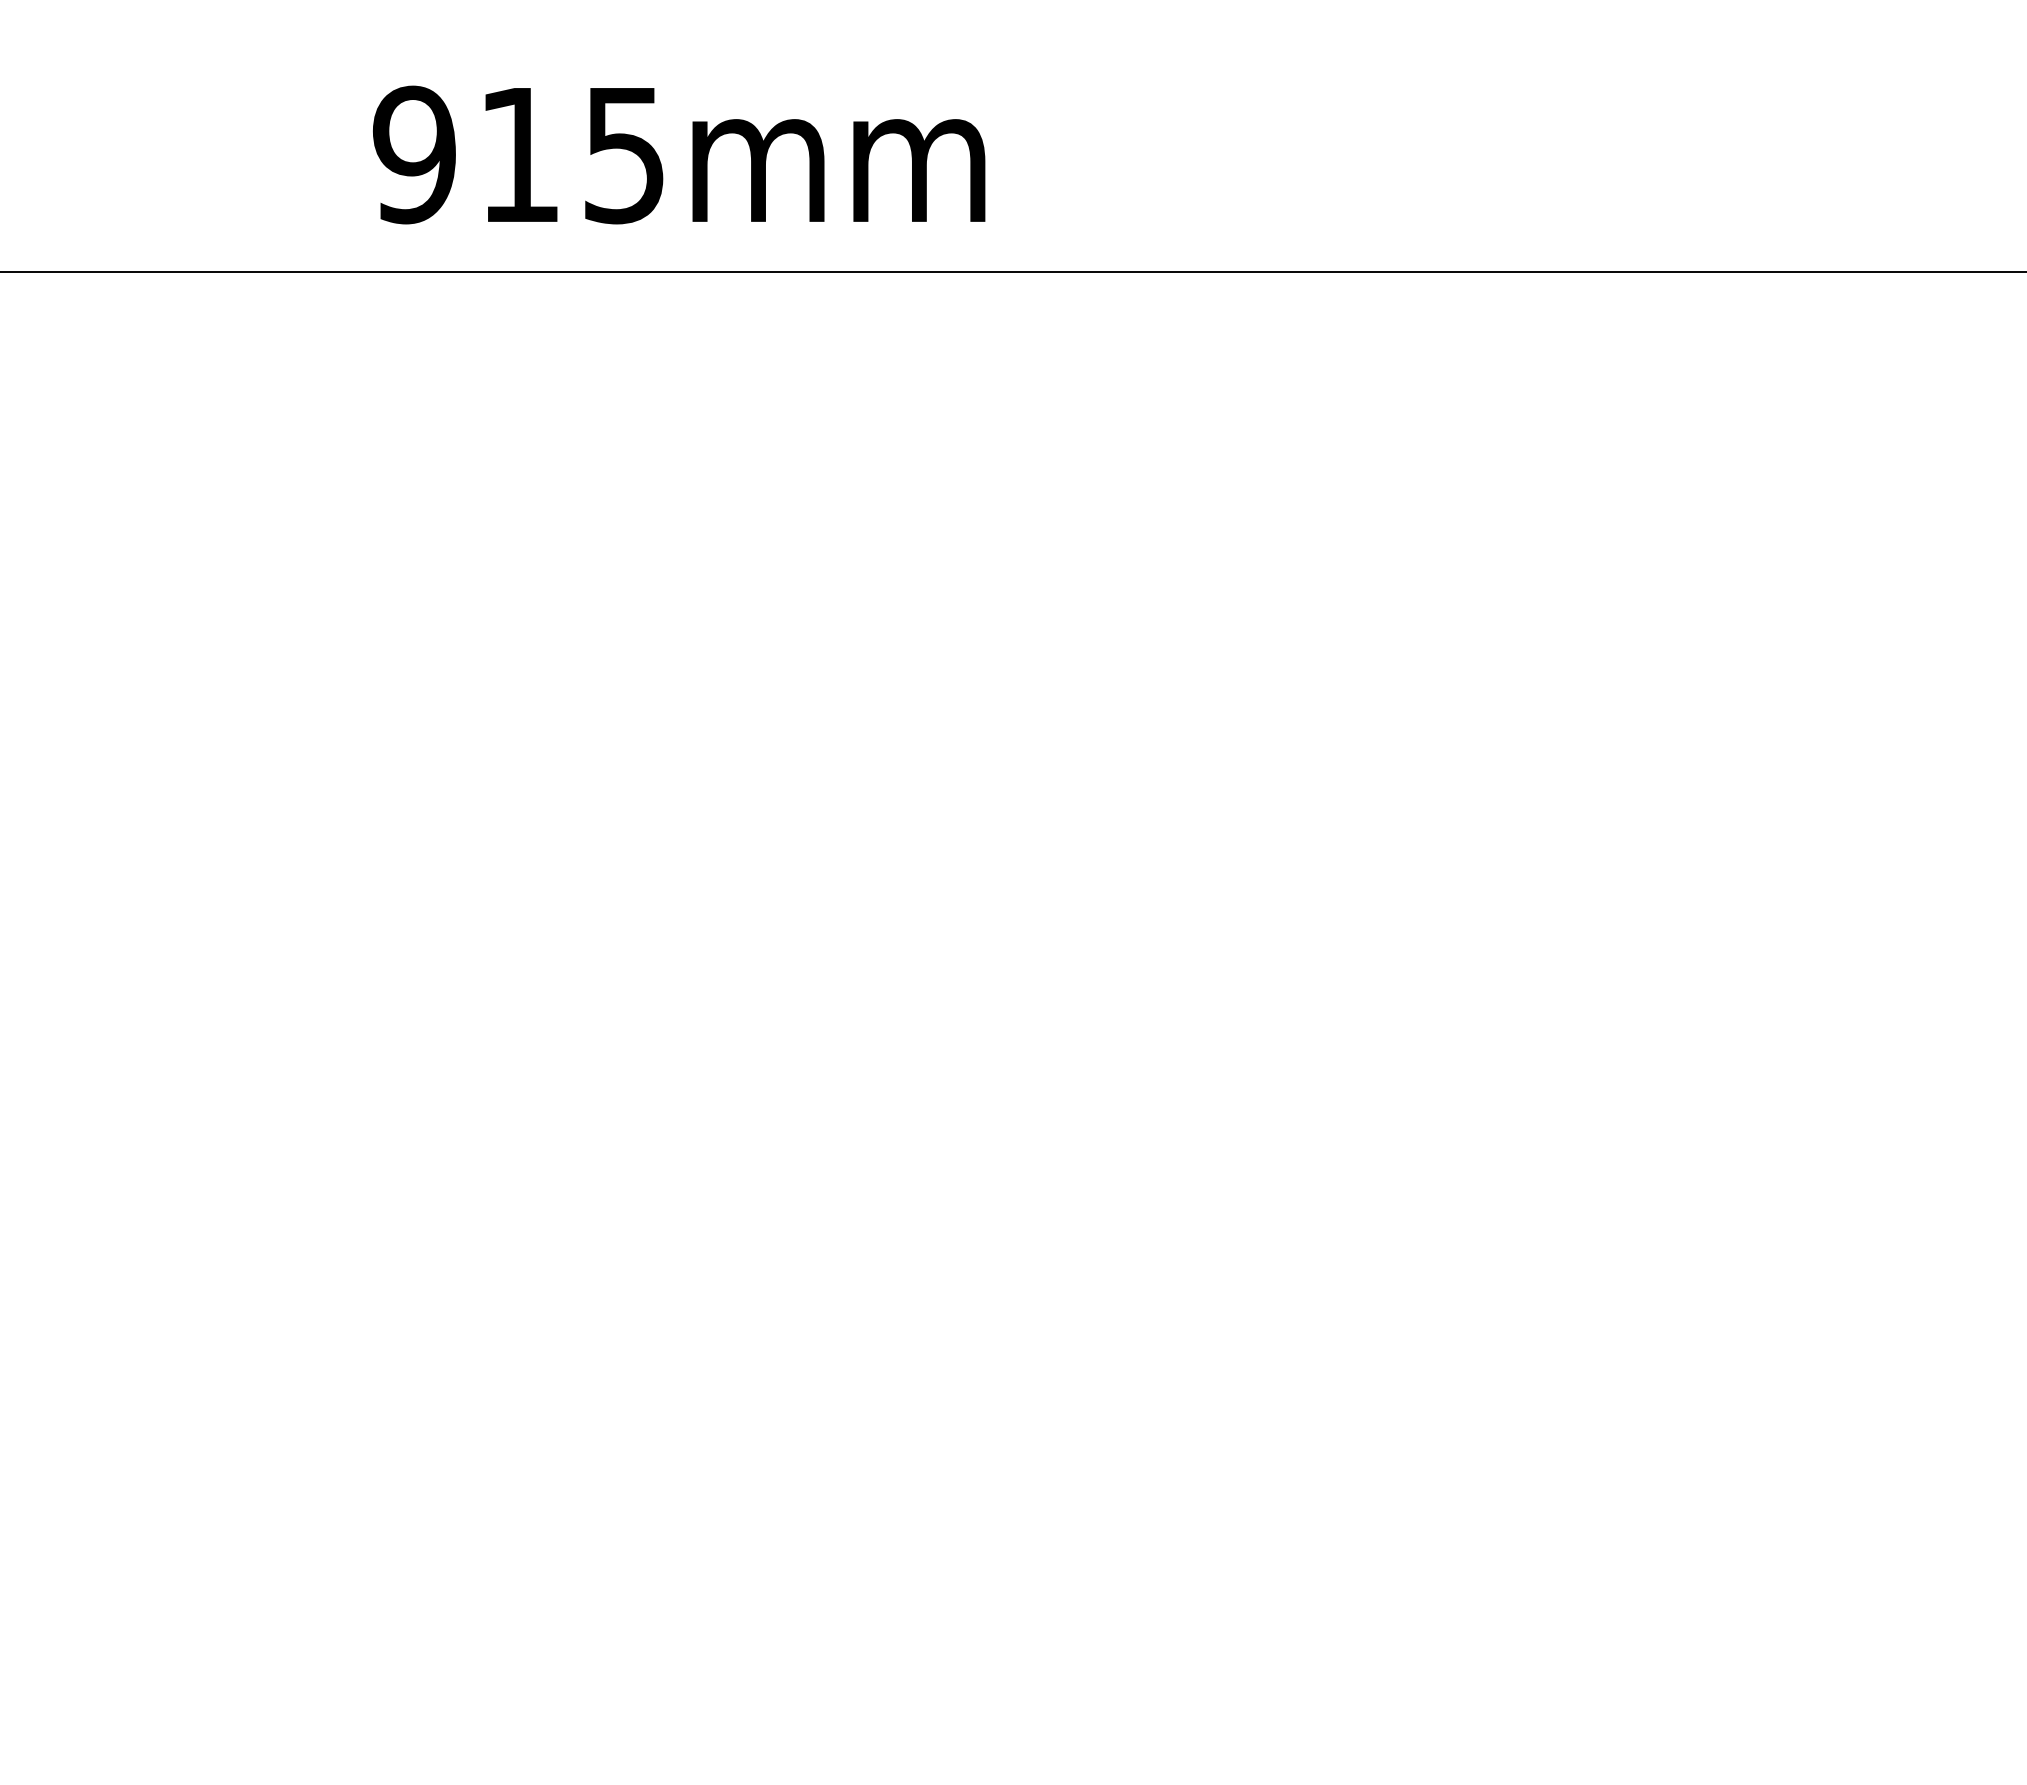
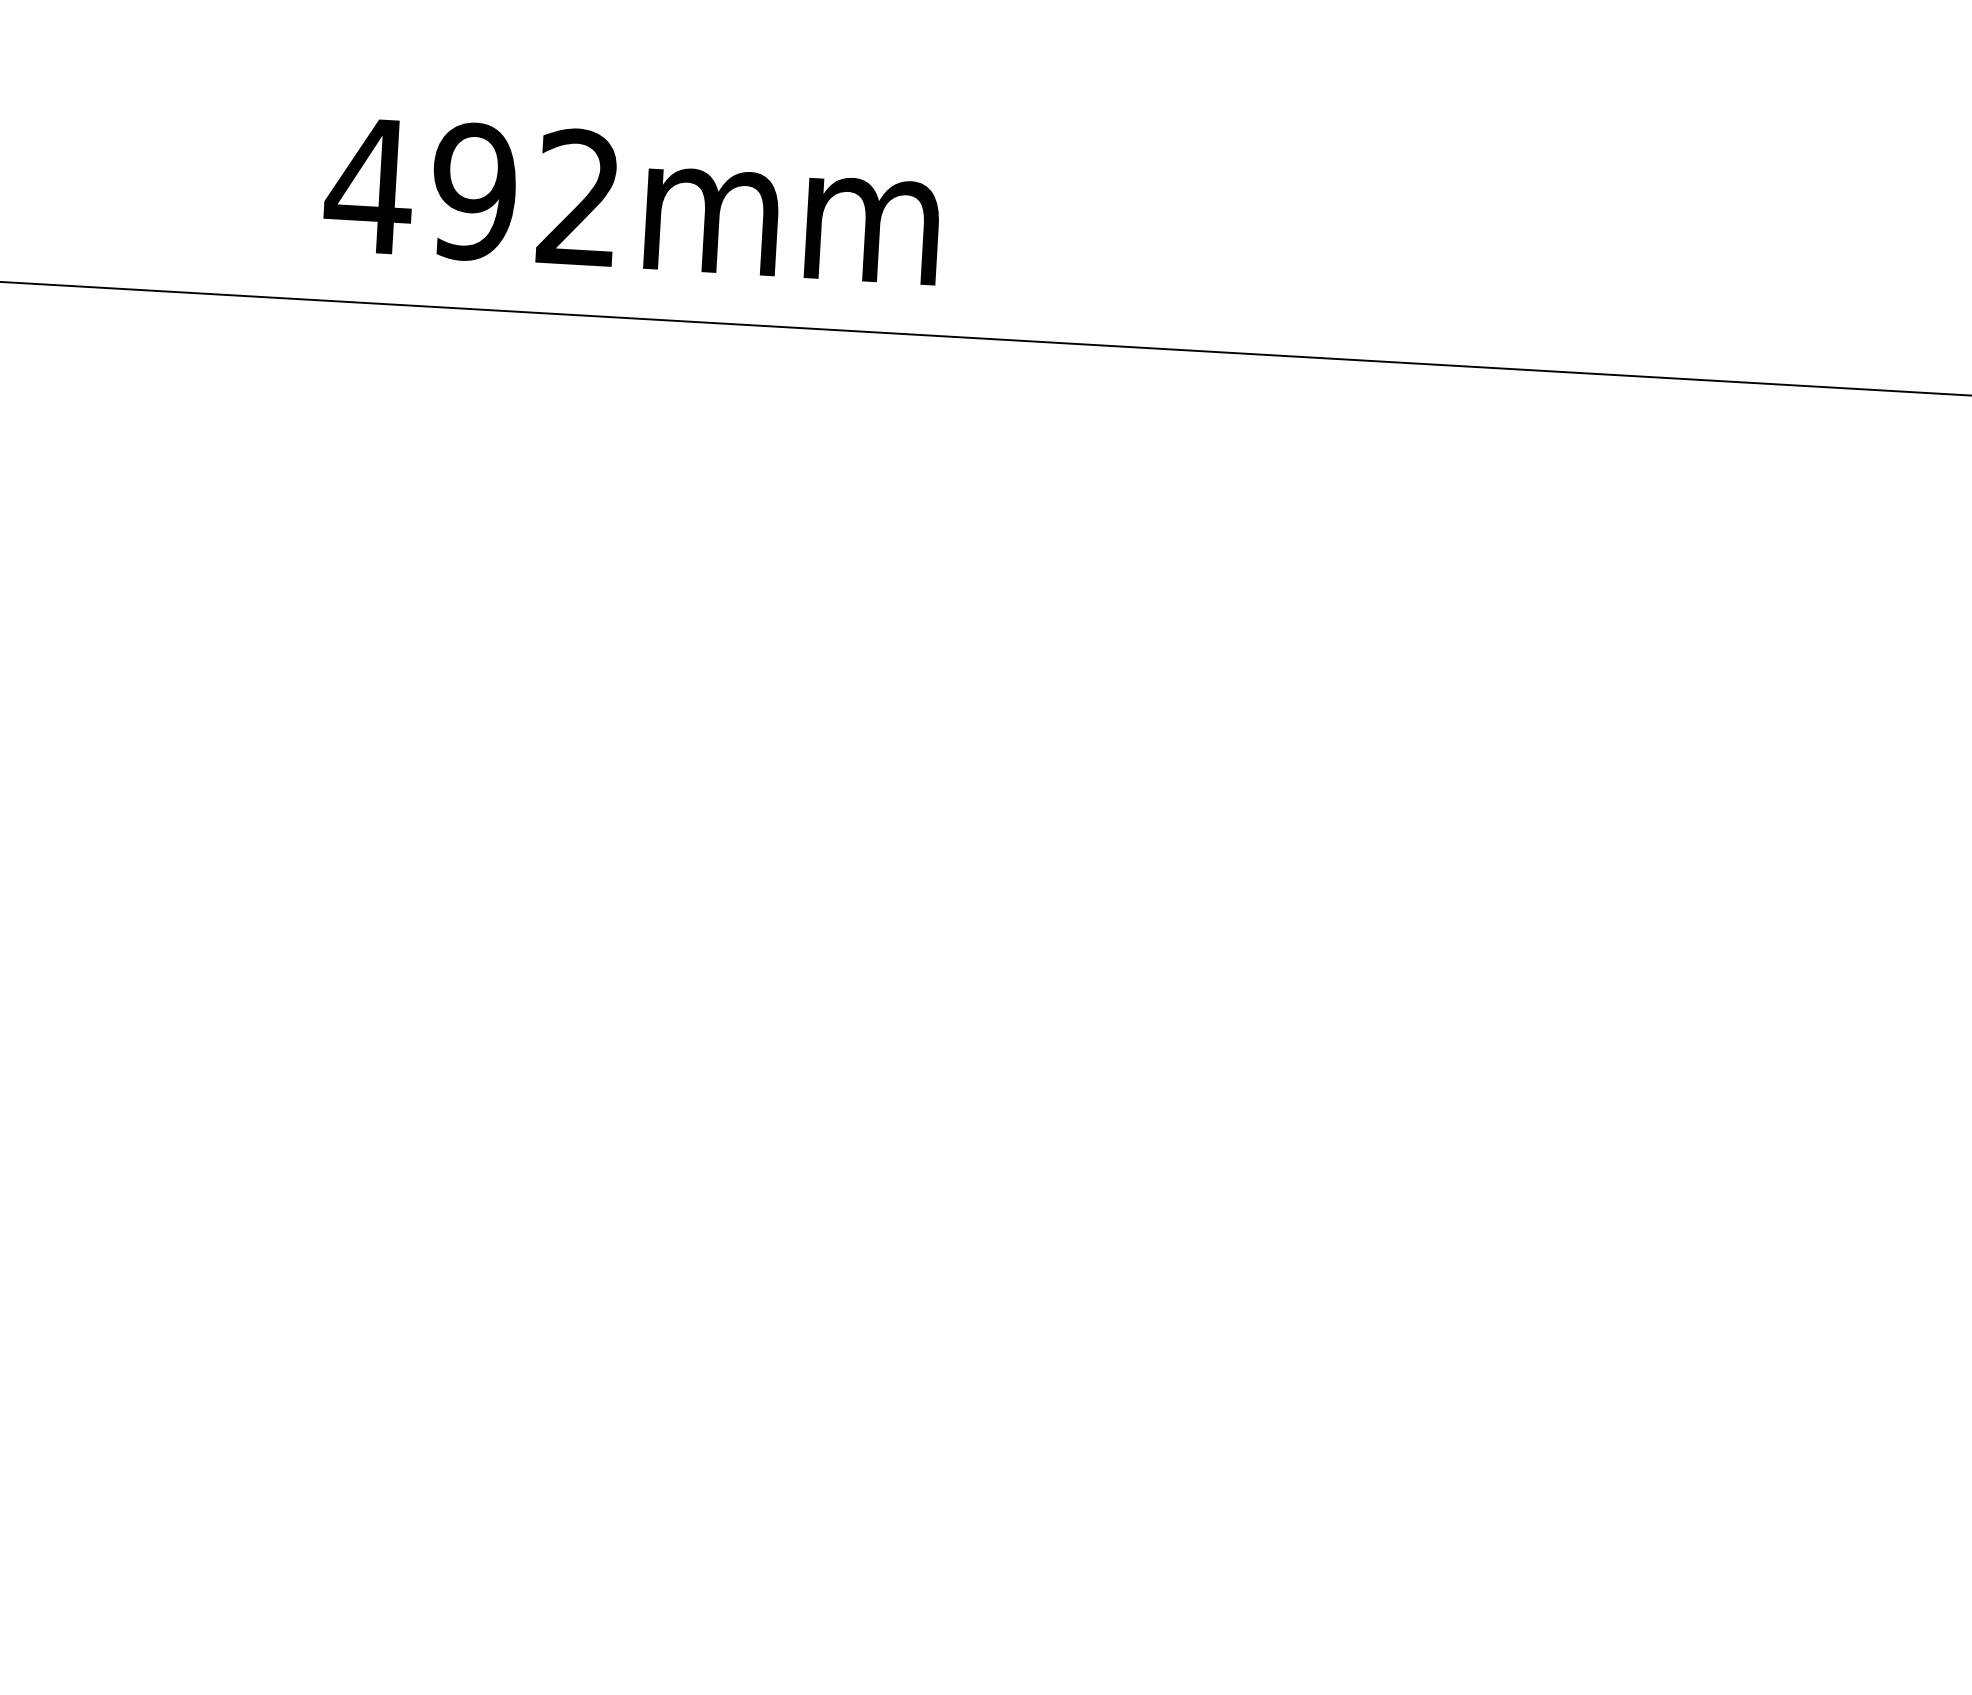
text: (516, 154) -> (471, 191), 915mm -> 492mm

